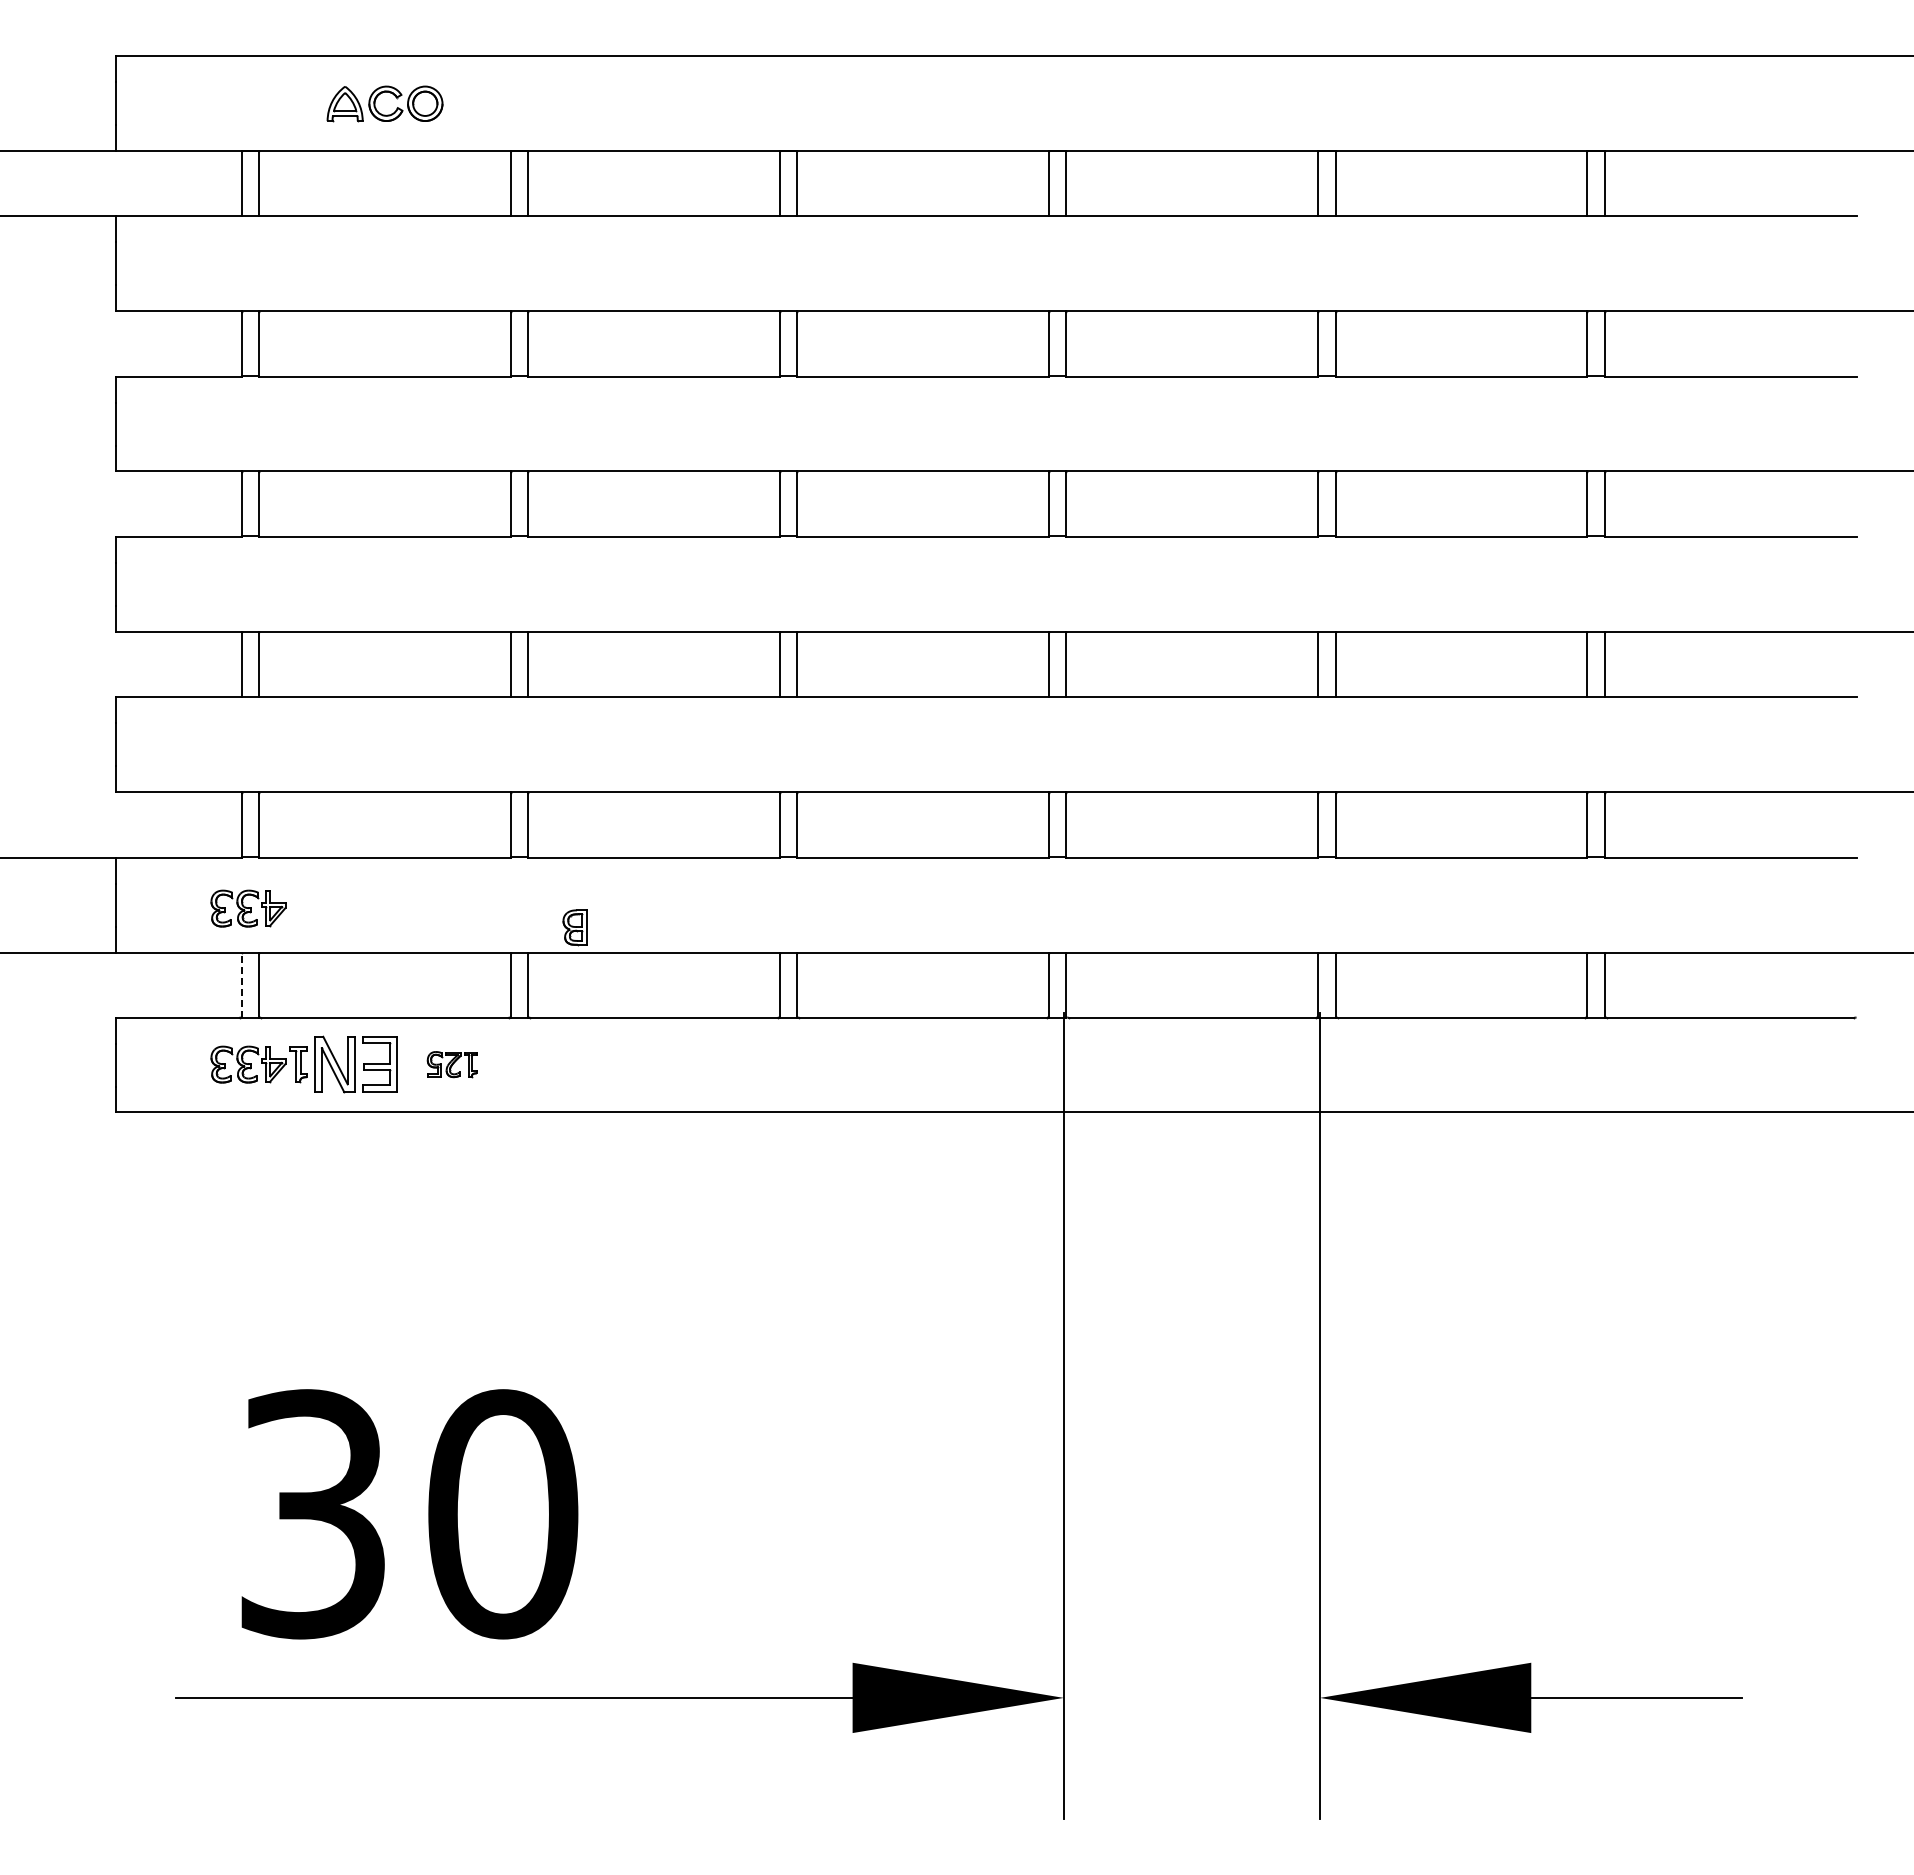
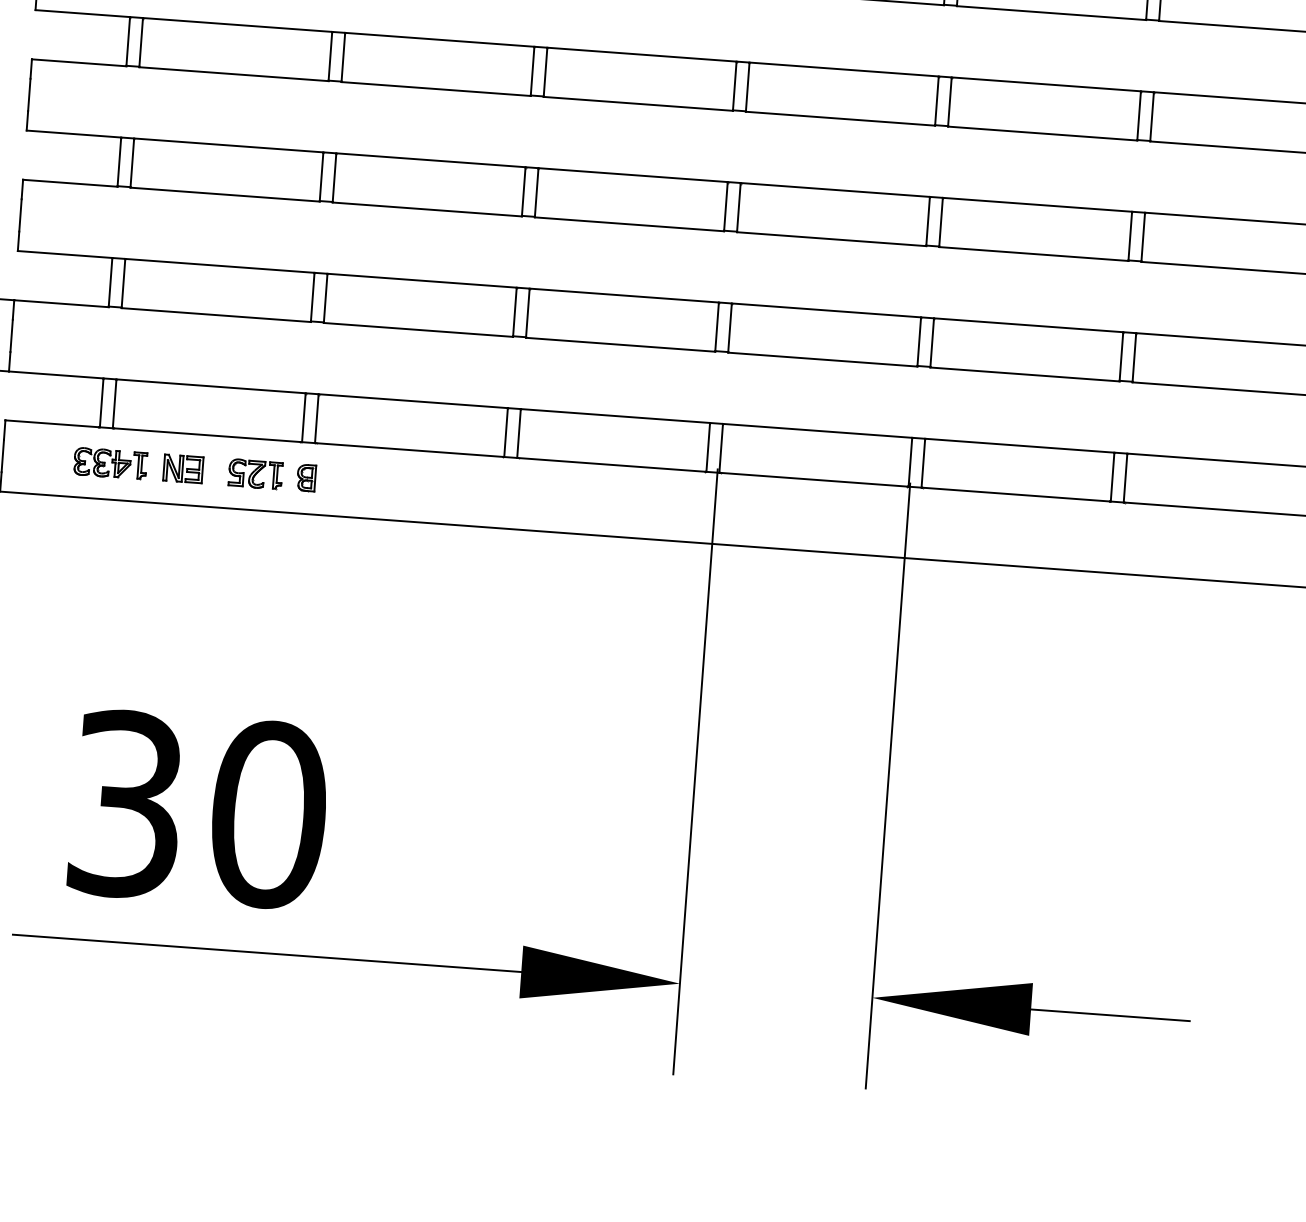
part: (248, 908) -> (111, 345), removed
part: (574, 927) -> (306, 477), moved
line: (241, 984) -> (101, 402), dashed -> solid
part: (356, 1064) -> (183, 468), size x0.62
part: (451, 1064) -> (254, 474), size x1.43

